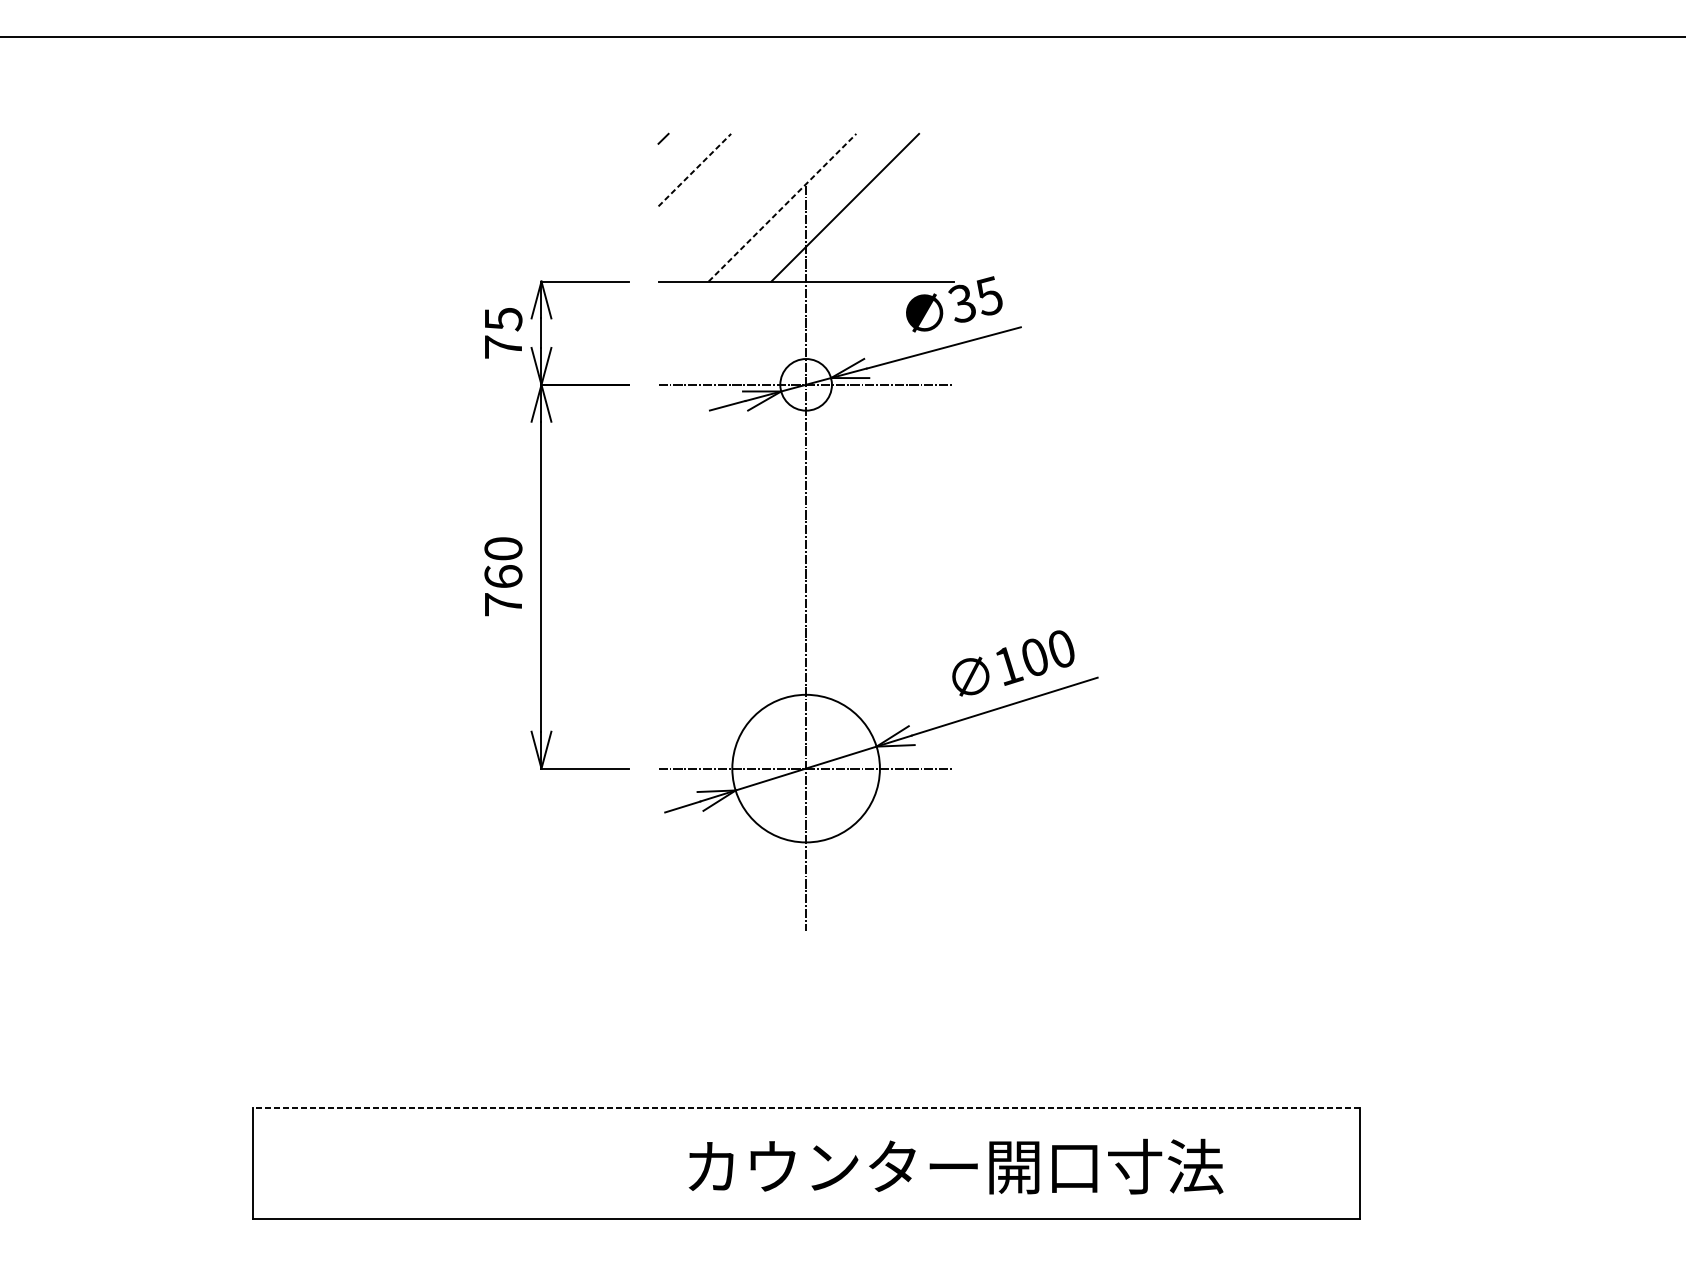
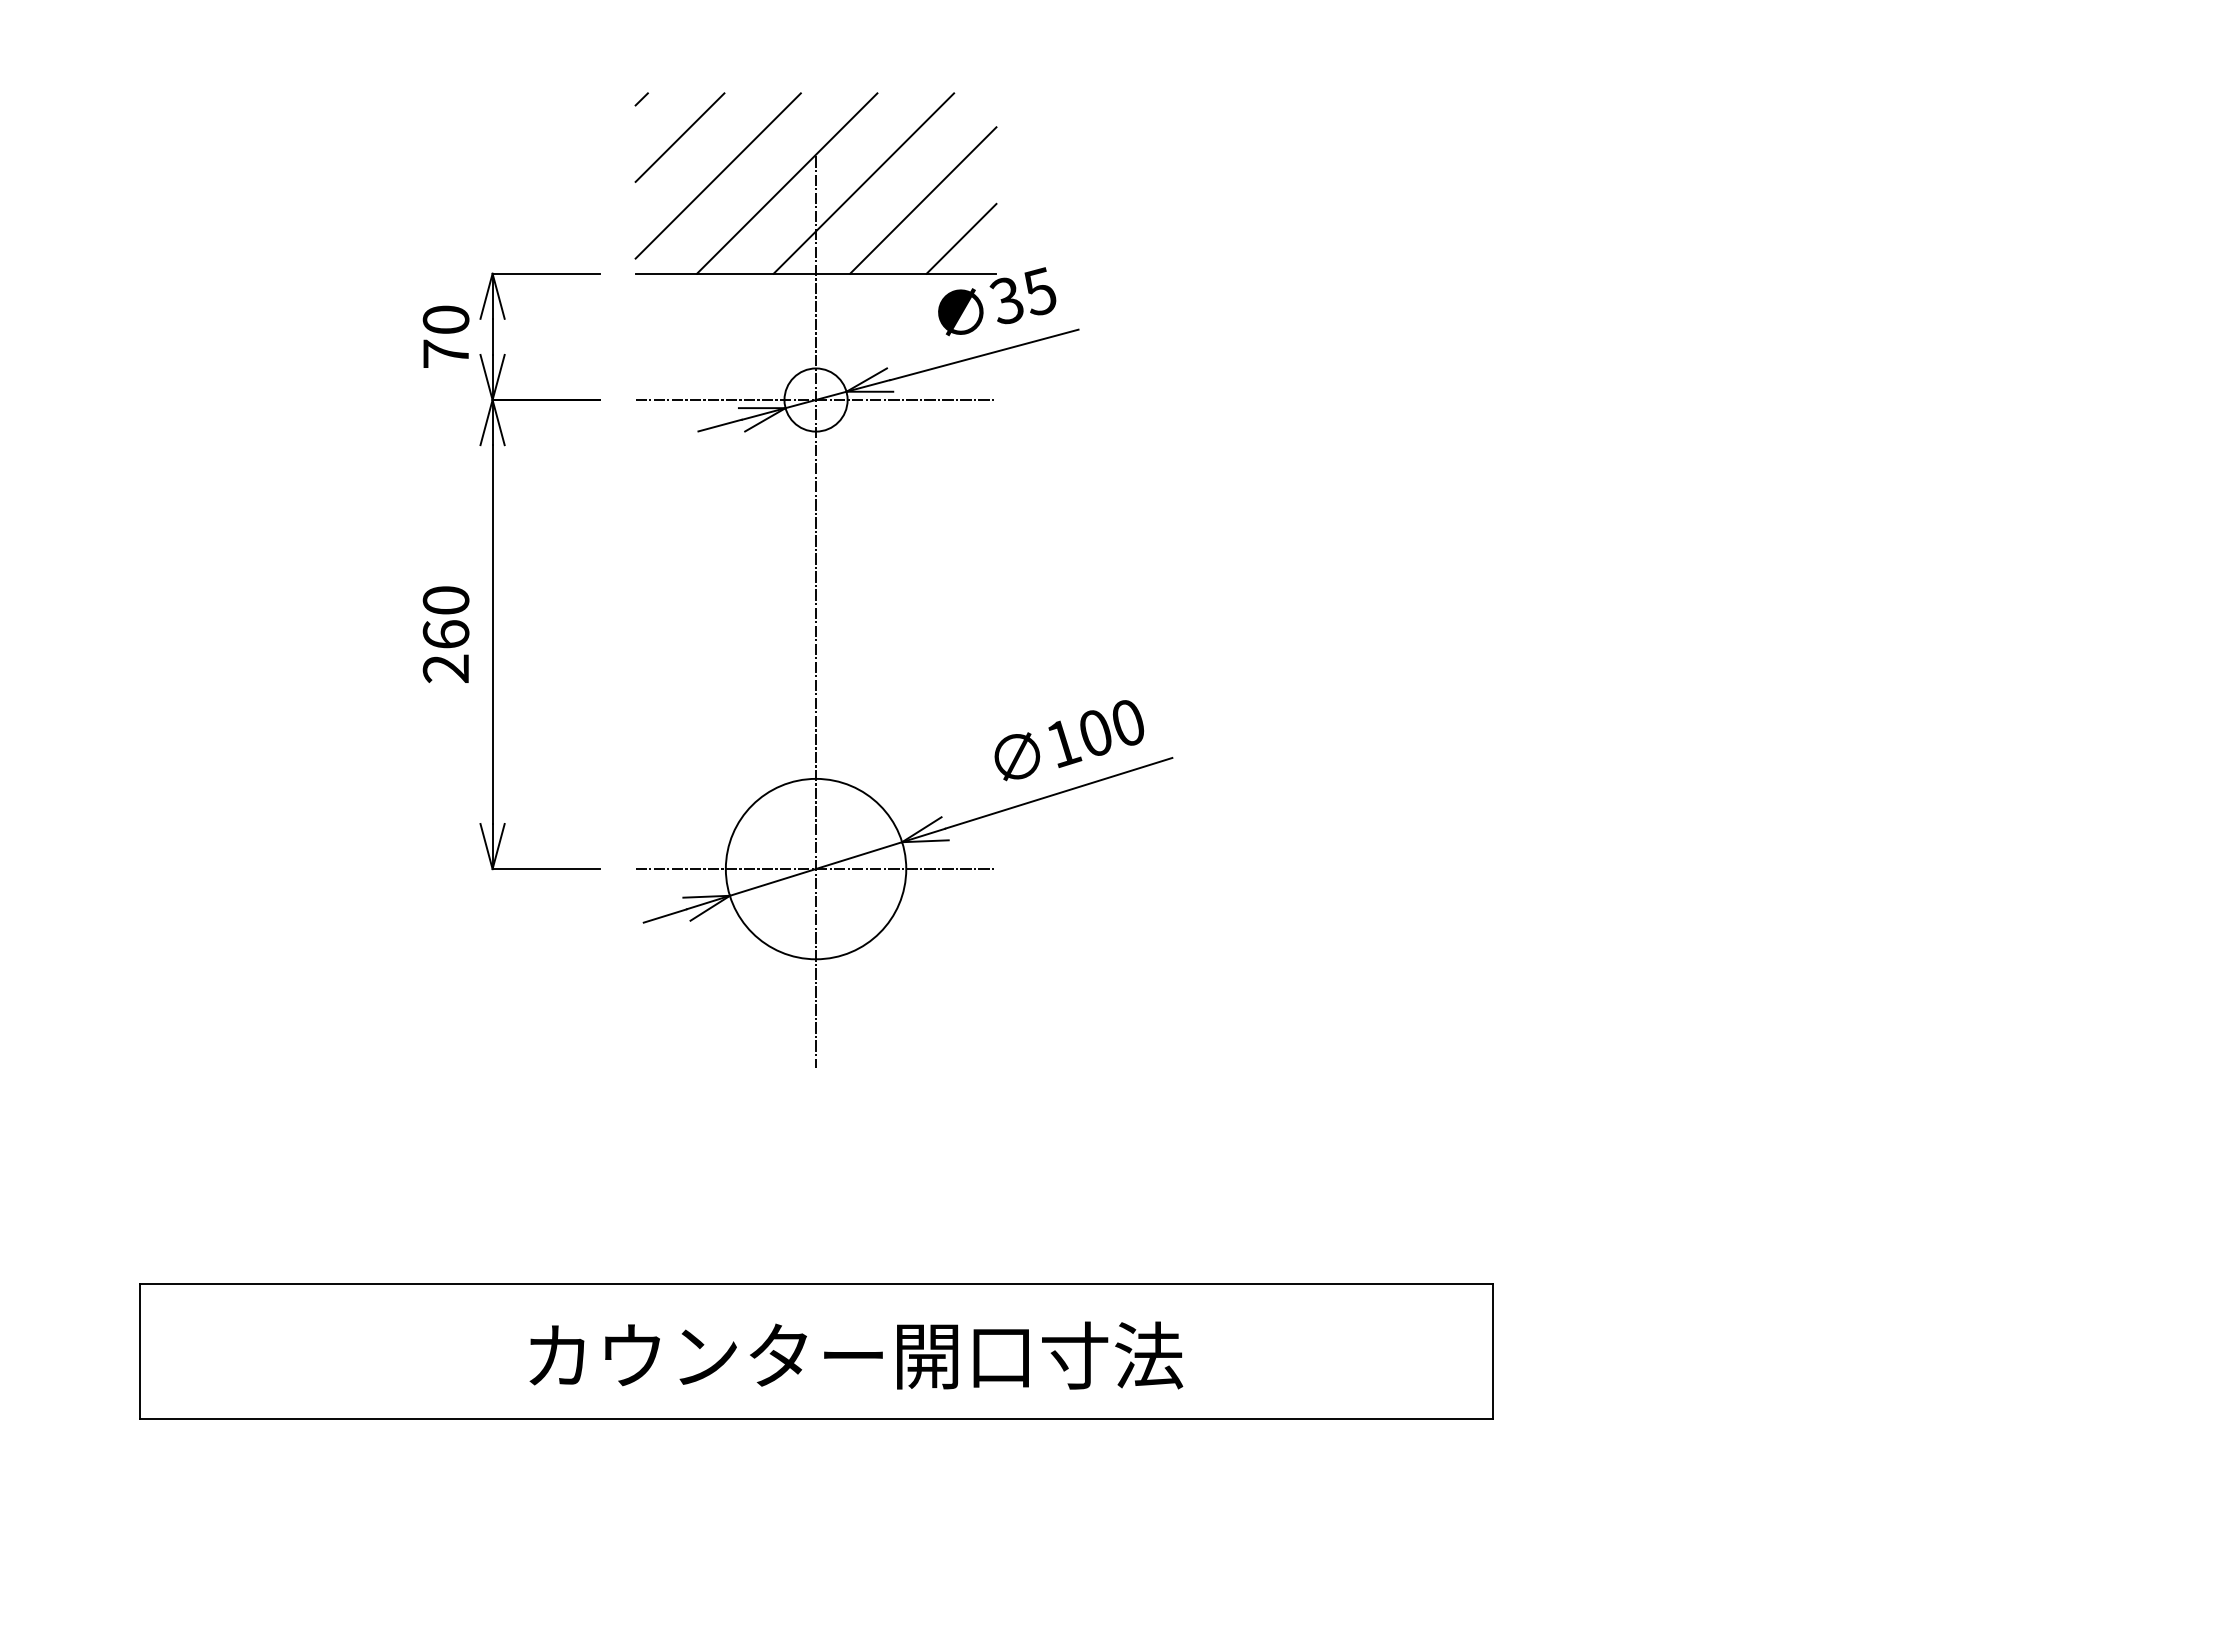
line: (695, 170) -> (680, 137), dashed -> solid
line: (725, 201) -> (717, 175), added
line: (782, 207) -> (787, 183), dashed -> solid
line: (894, 221) -> (923, 200), added
line: (925, 252) -> (961, 238), added
text: (502, 318) -> (445, 319), 75 -> 70
text: (502, 604) -> (445, 668), 760 -> 260
line: (806, 1108) -> (816, 1284), dashed -> solid
text: (956, 1166) -> (856, 1355), moved

